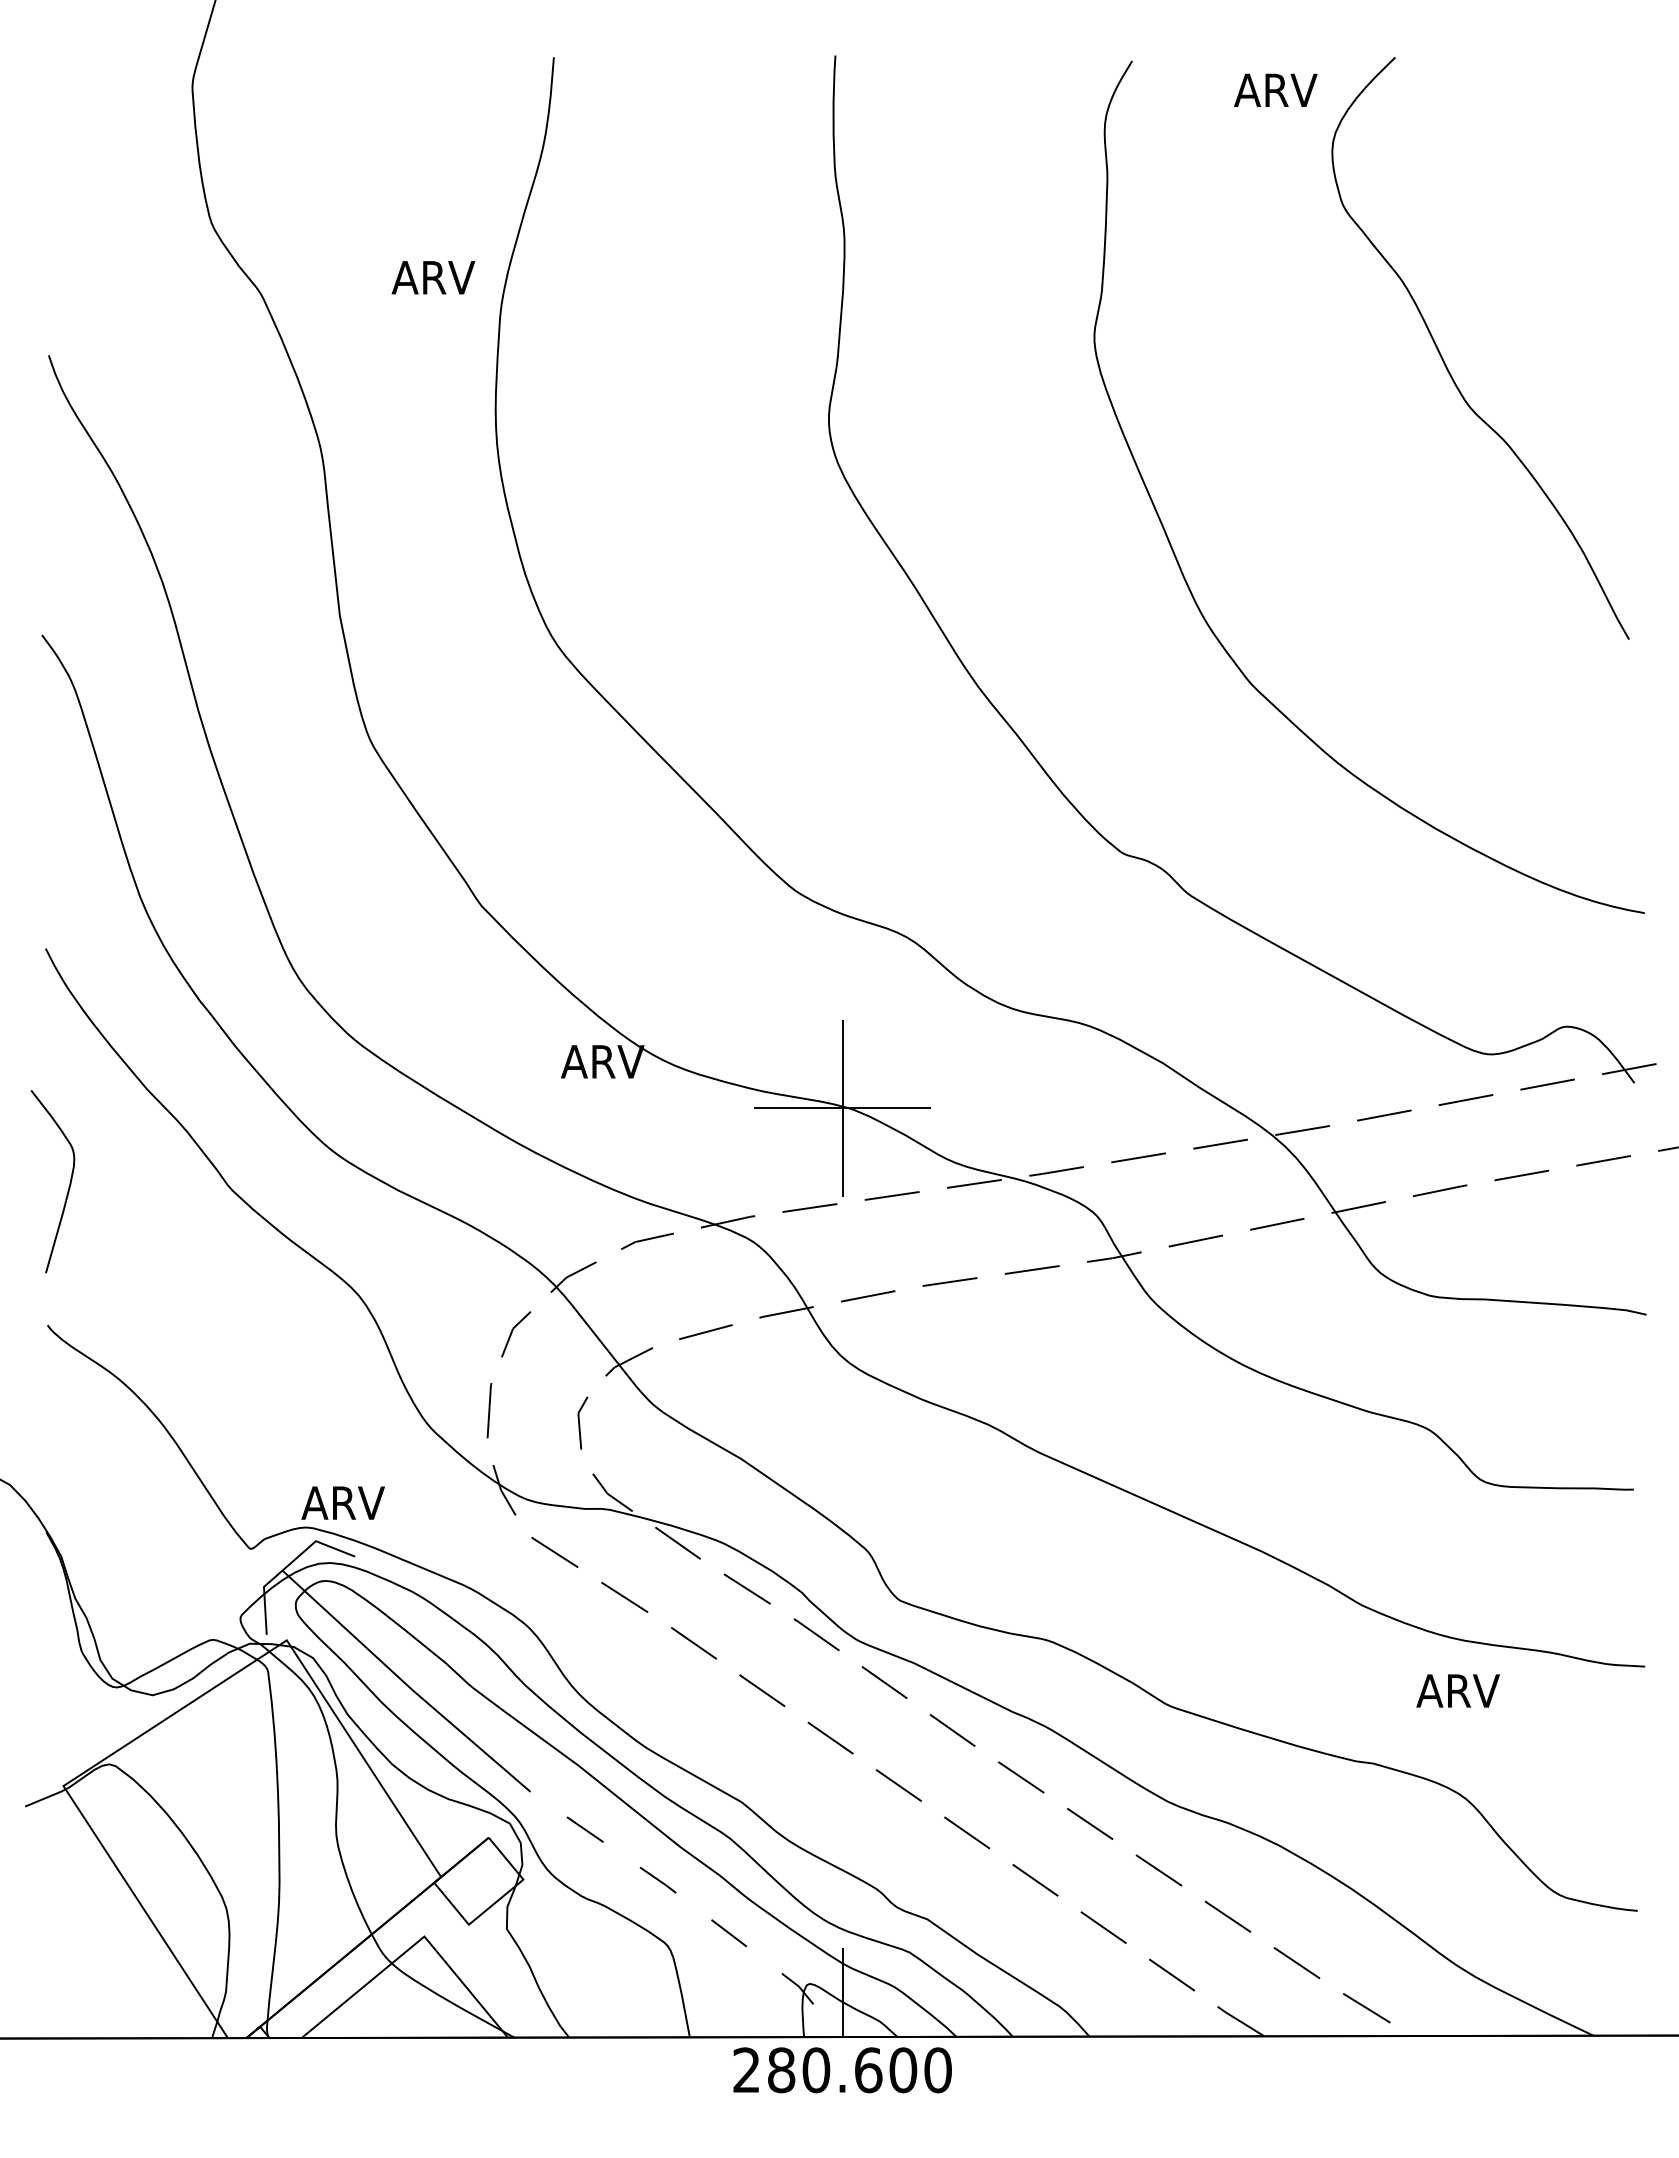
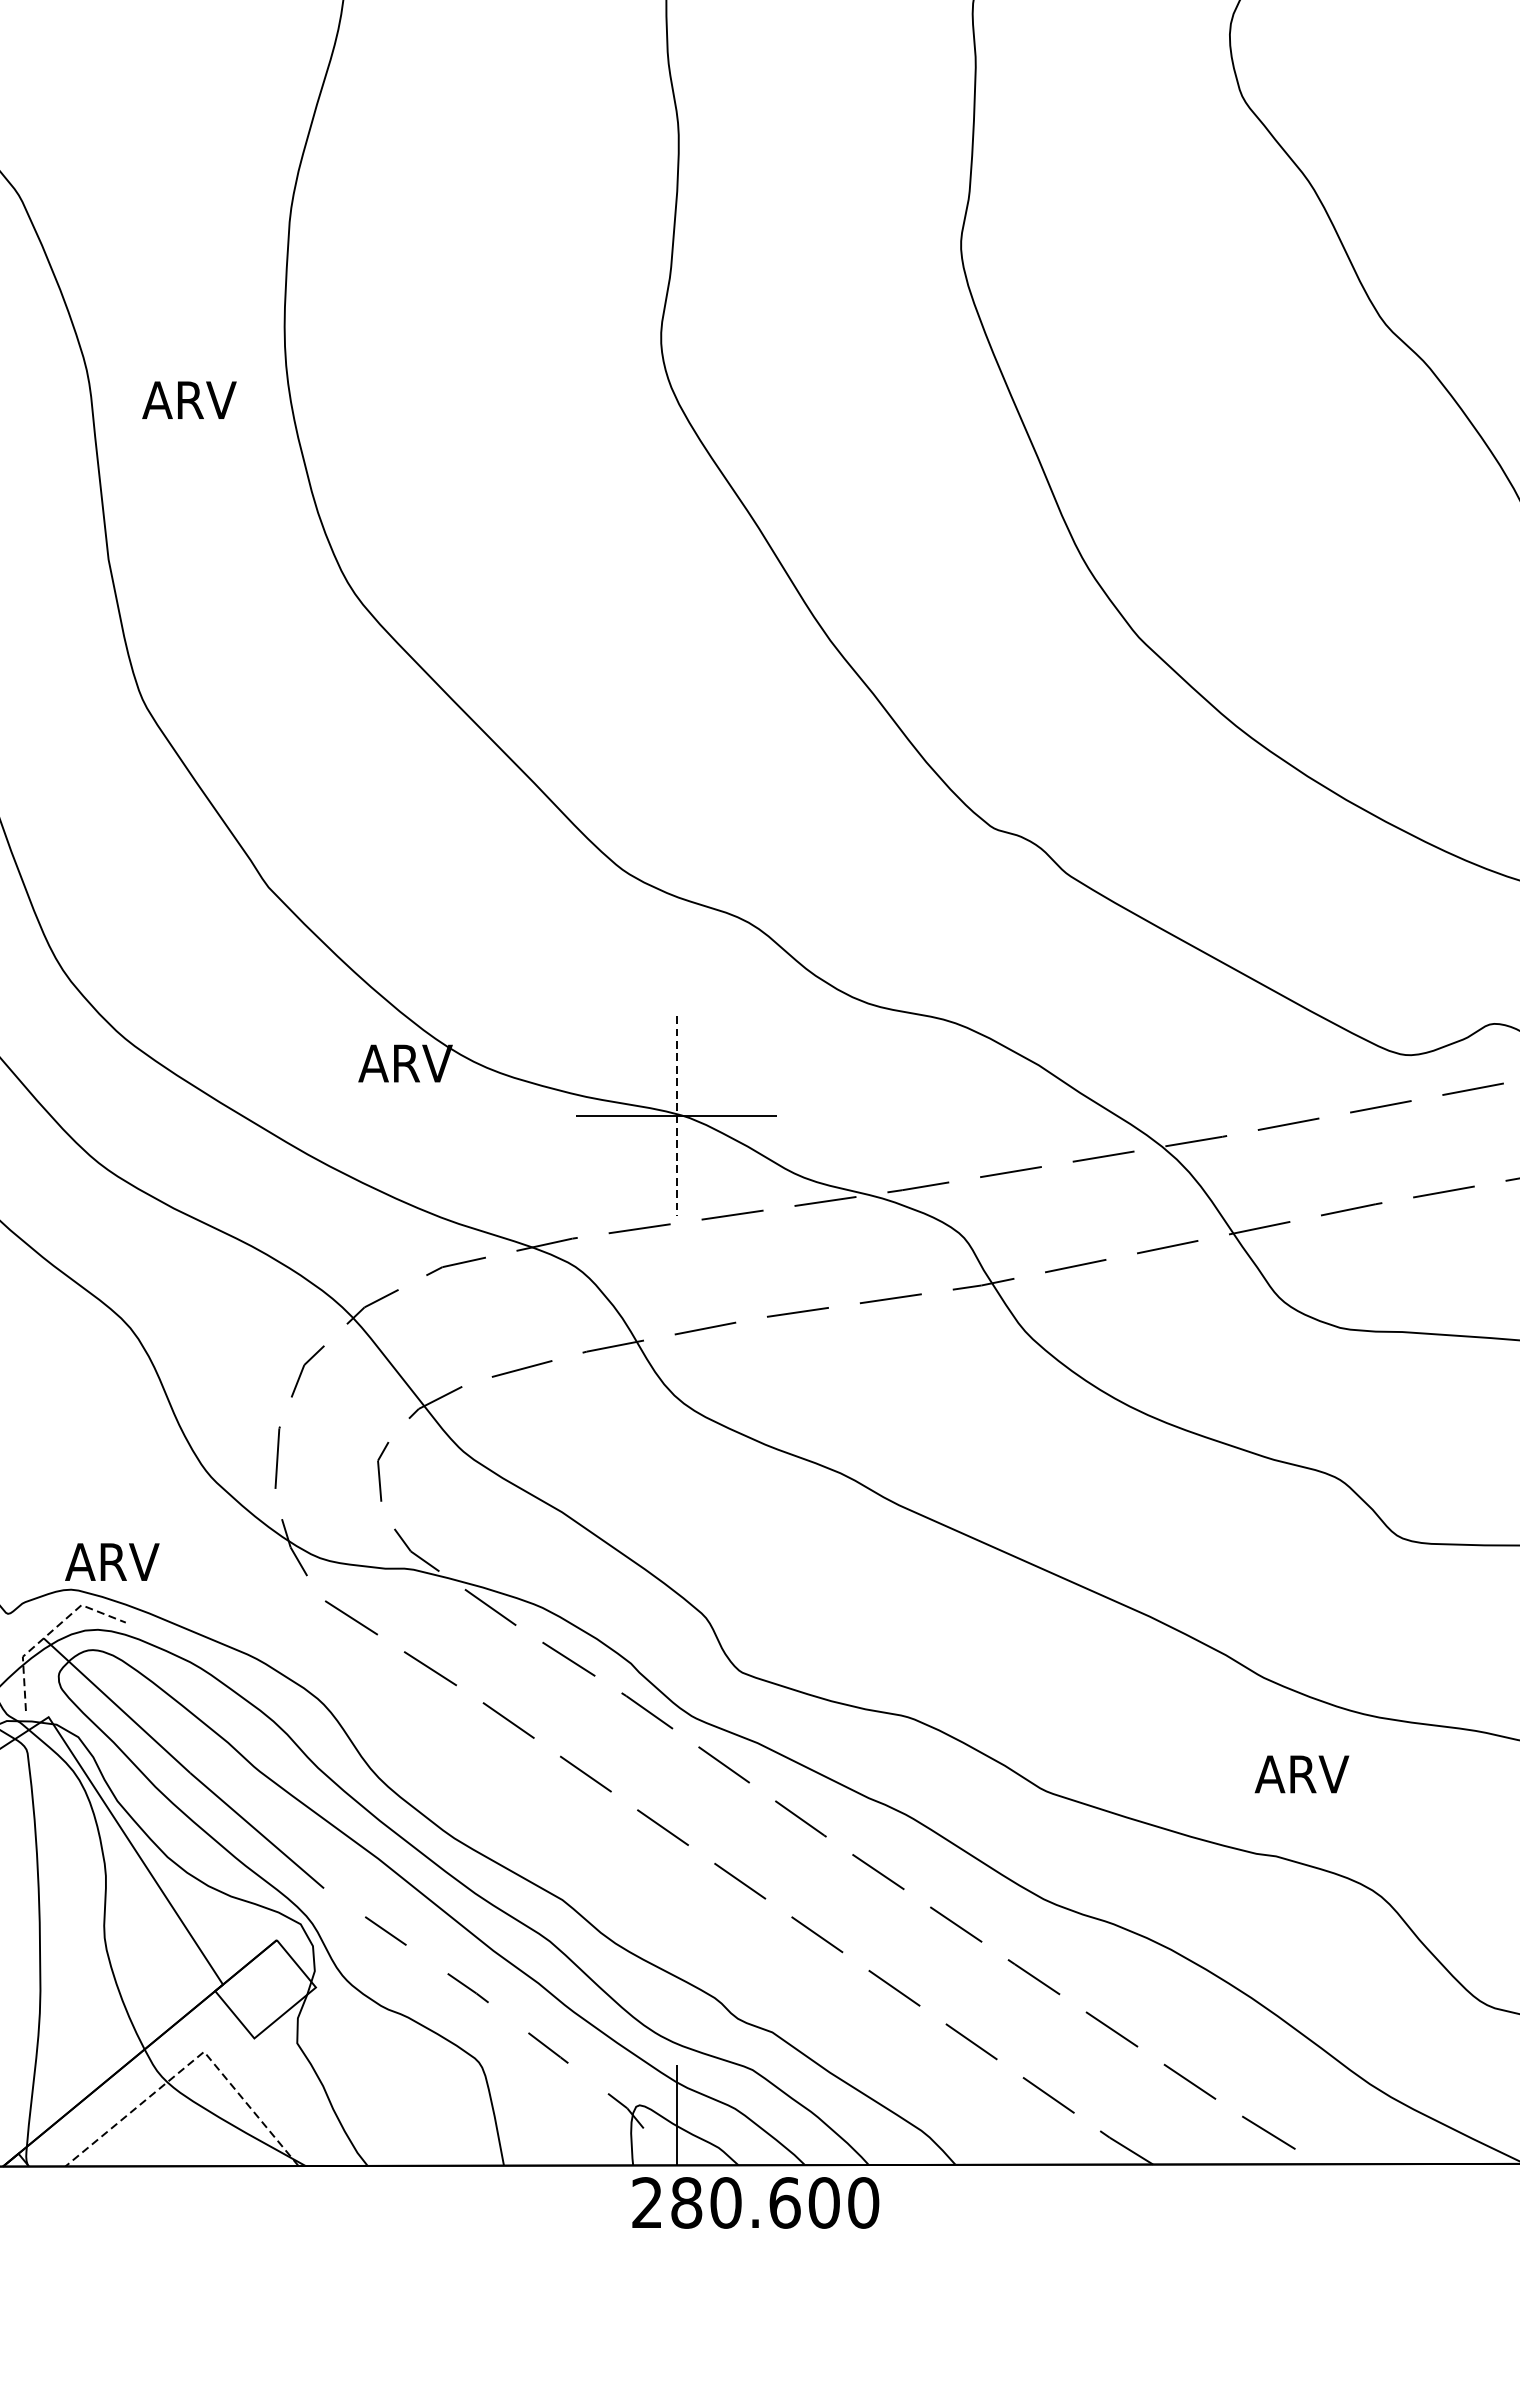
text: (433, 277) -> (189, 400), moved
line: (842, 1108) -> (676, 1116), solid -> dashed
line: (287, 1565) -> (49, 1632), solid -> dashed
text: (1457, 1690) -> (1301, 1773), moved
line: (413, 1945) -> (191, 2061), solid -> dashed
text: (842, 2070) -> (755, 2203), moved

